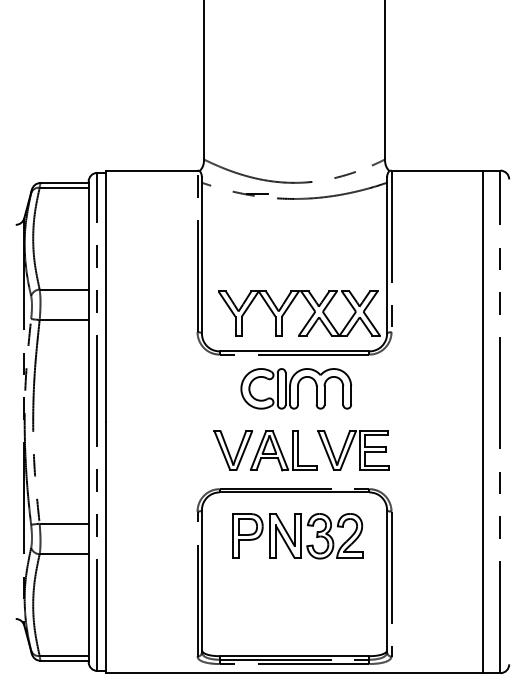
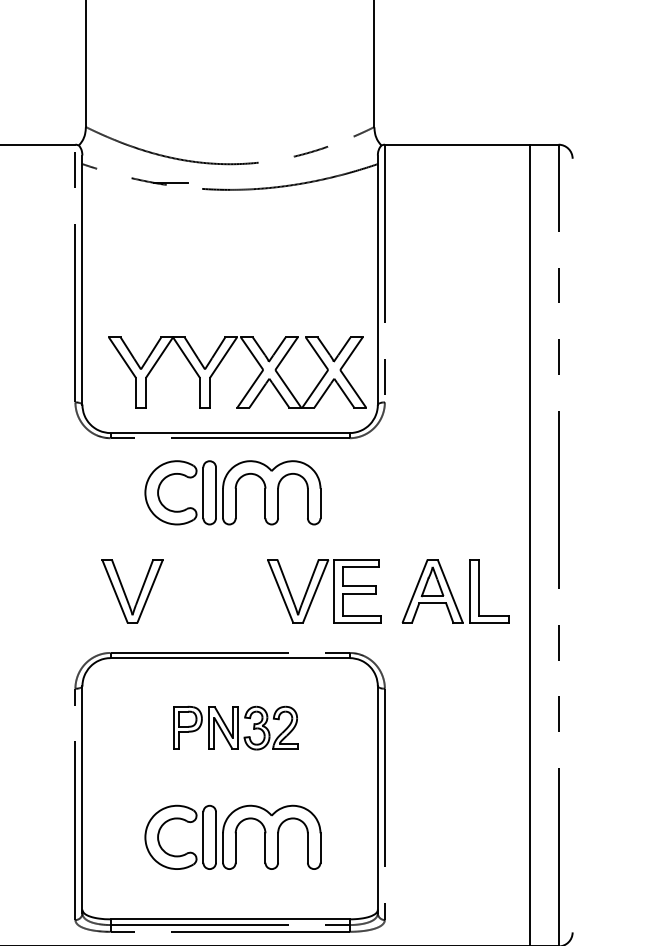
part: (283, 450) -> (455, 591), moved
part: (297, 536) -> (234, 728), size x0.6
part: (296, 604) -> (233, 836), added

